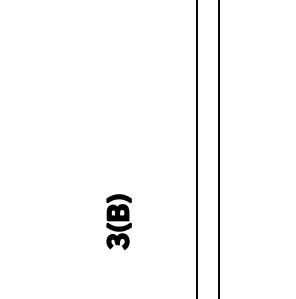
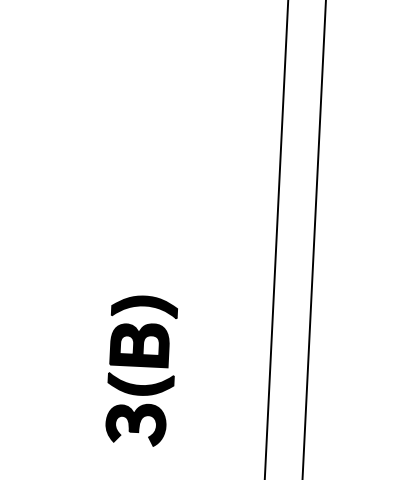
part: (118, 221) -> (140, 369), size x1.67

